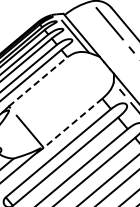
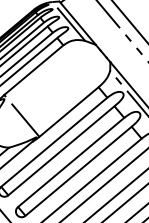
line: (37, 82) -> (33, 70), dashed -> solid
line: (73, 123) -> (69, 112), dashed -> solid

